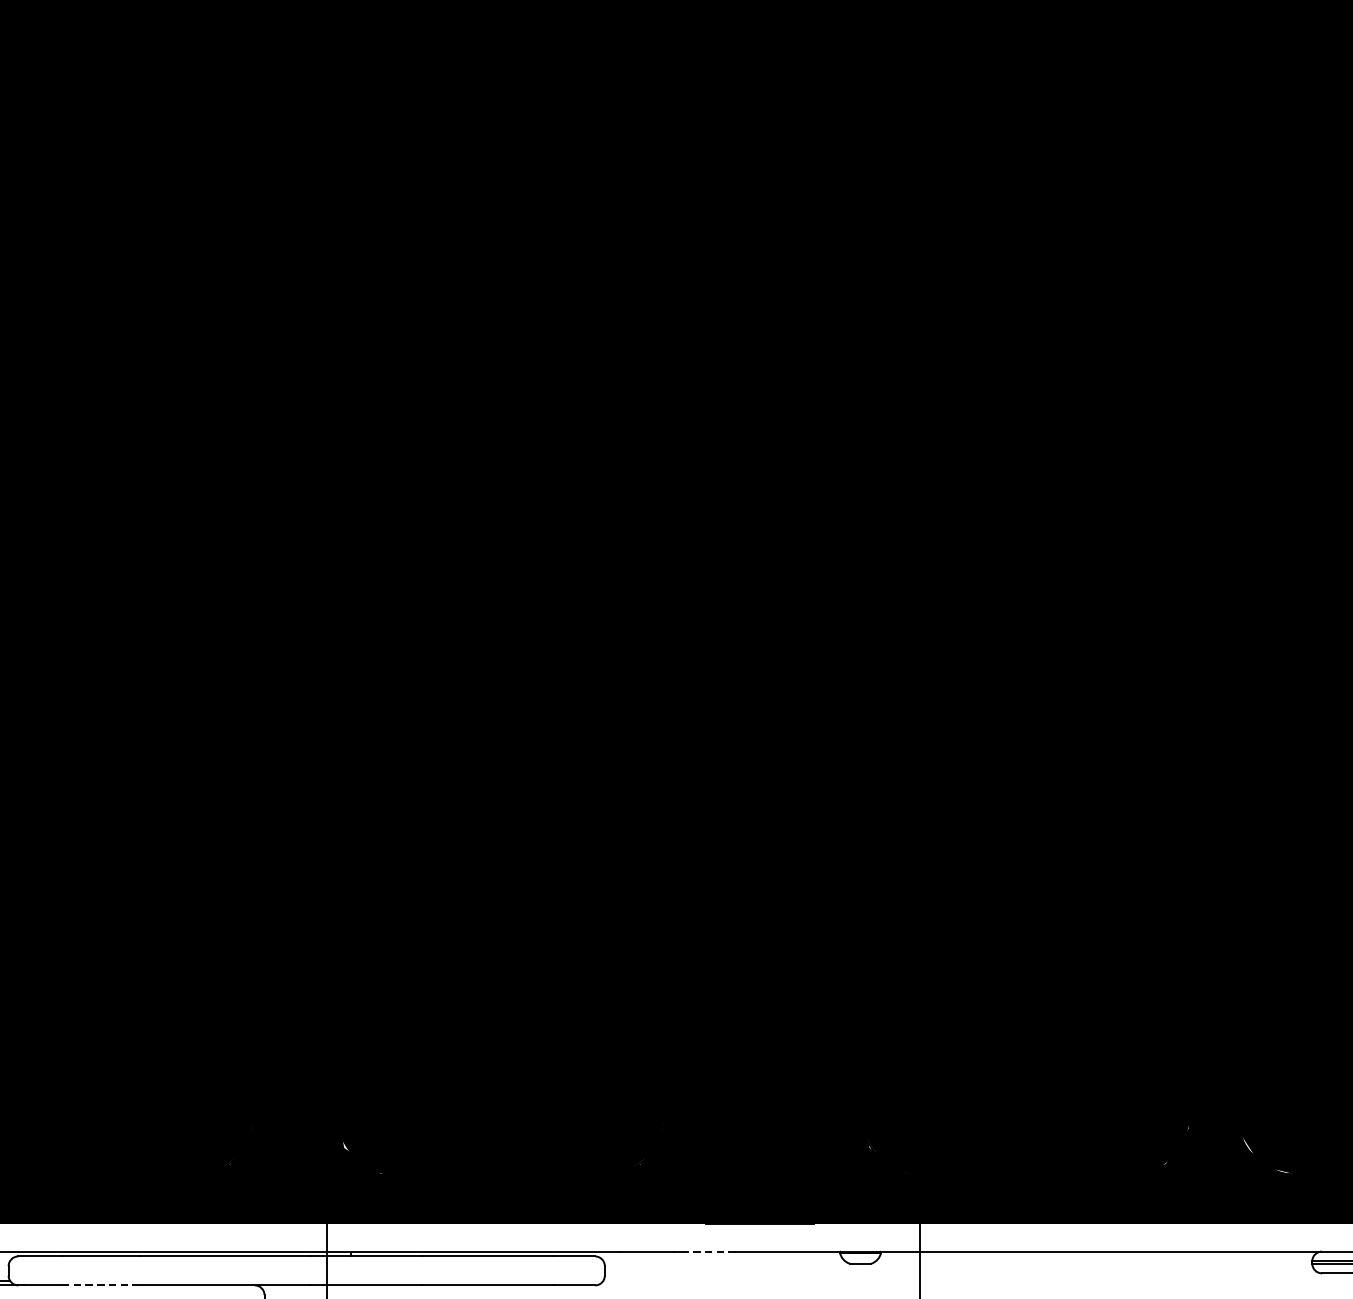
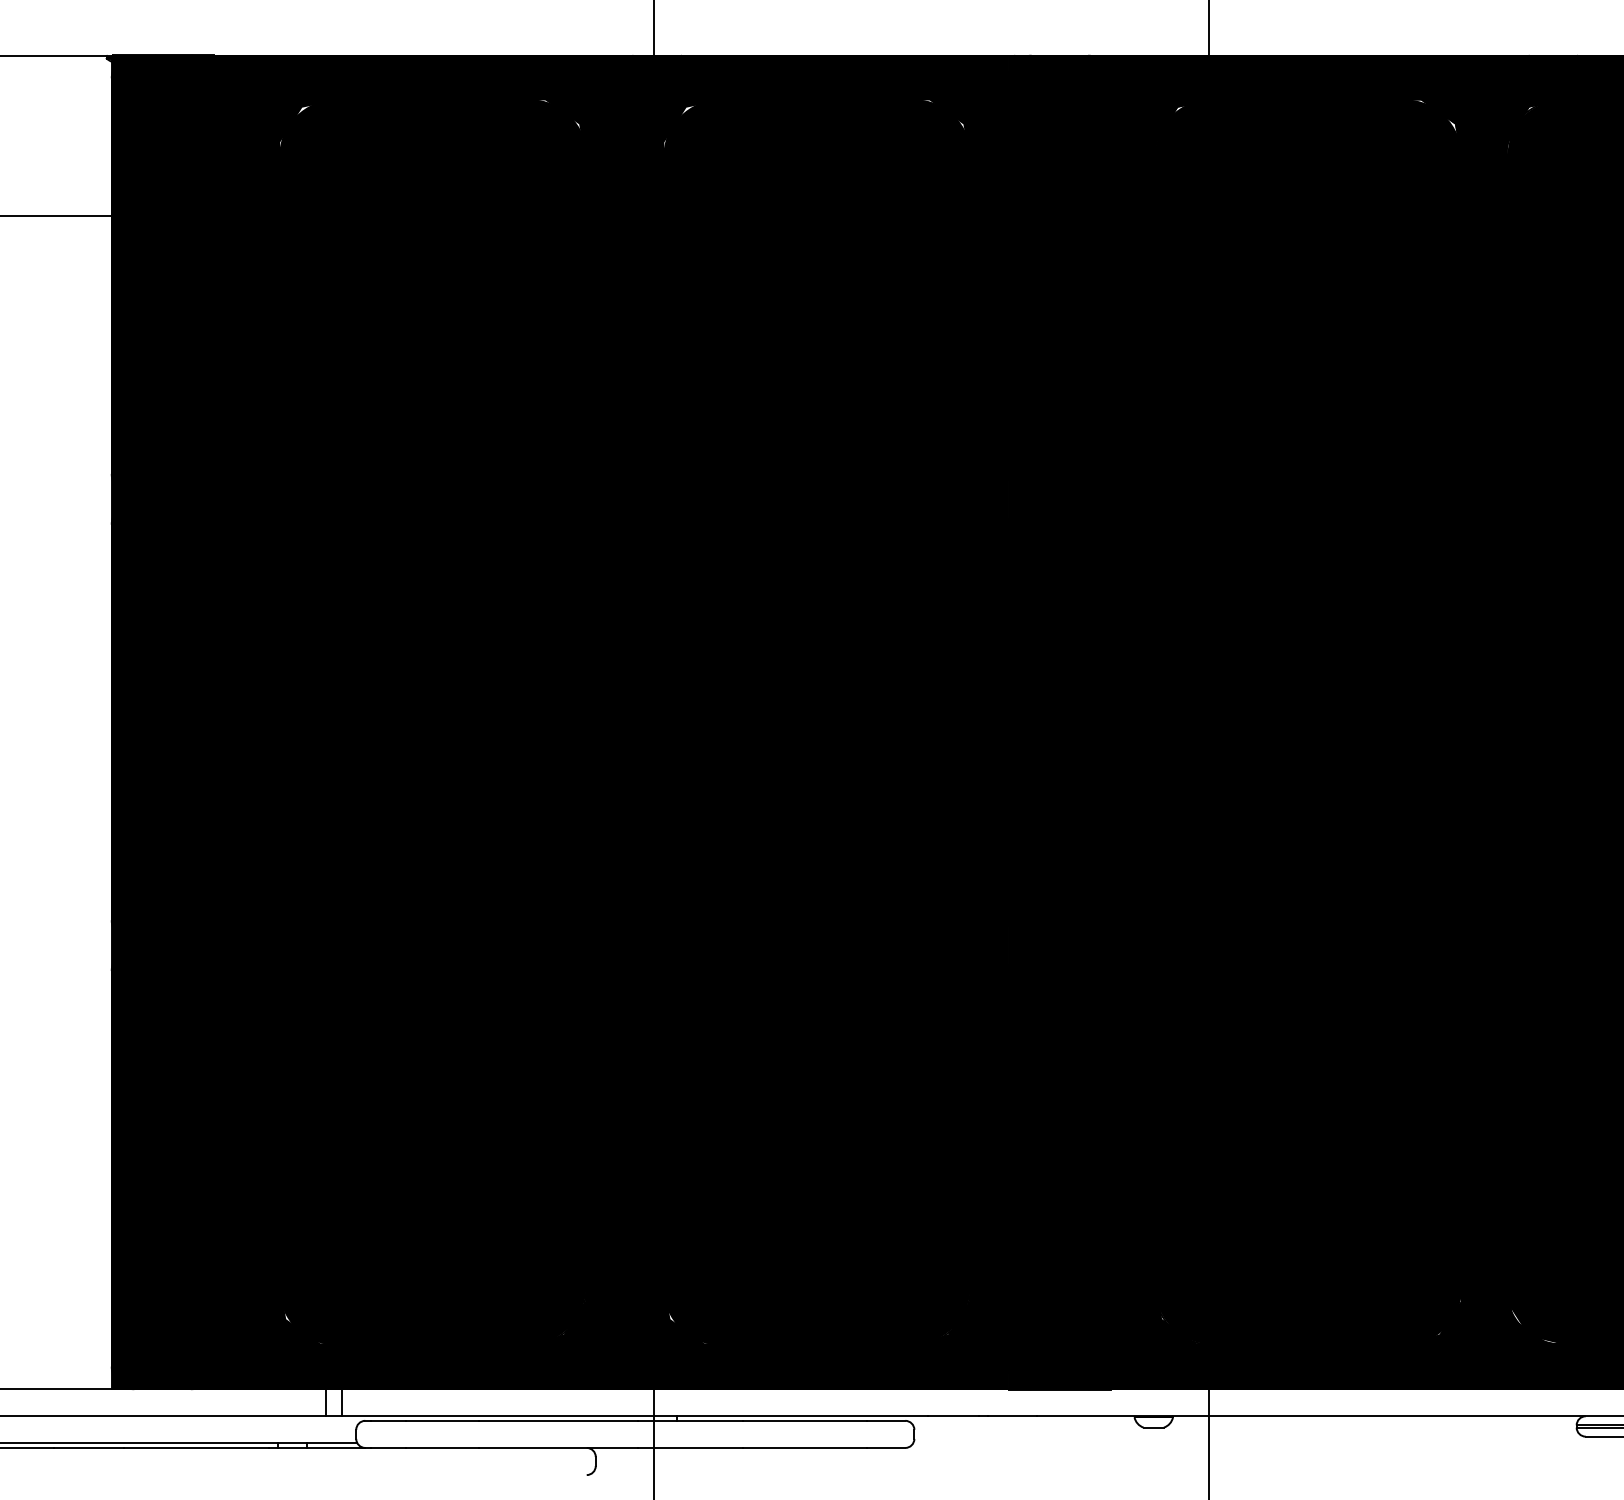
line: (709, 1251) -> (1012, 1416), dashed -> solid
line: (100, 1284) -> (442, 1447), dashed -> solid

